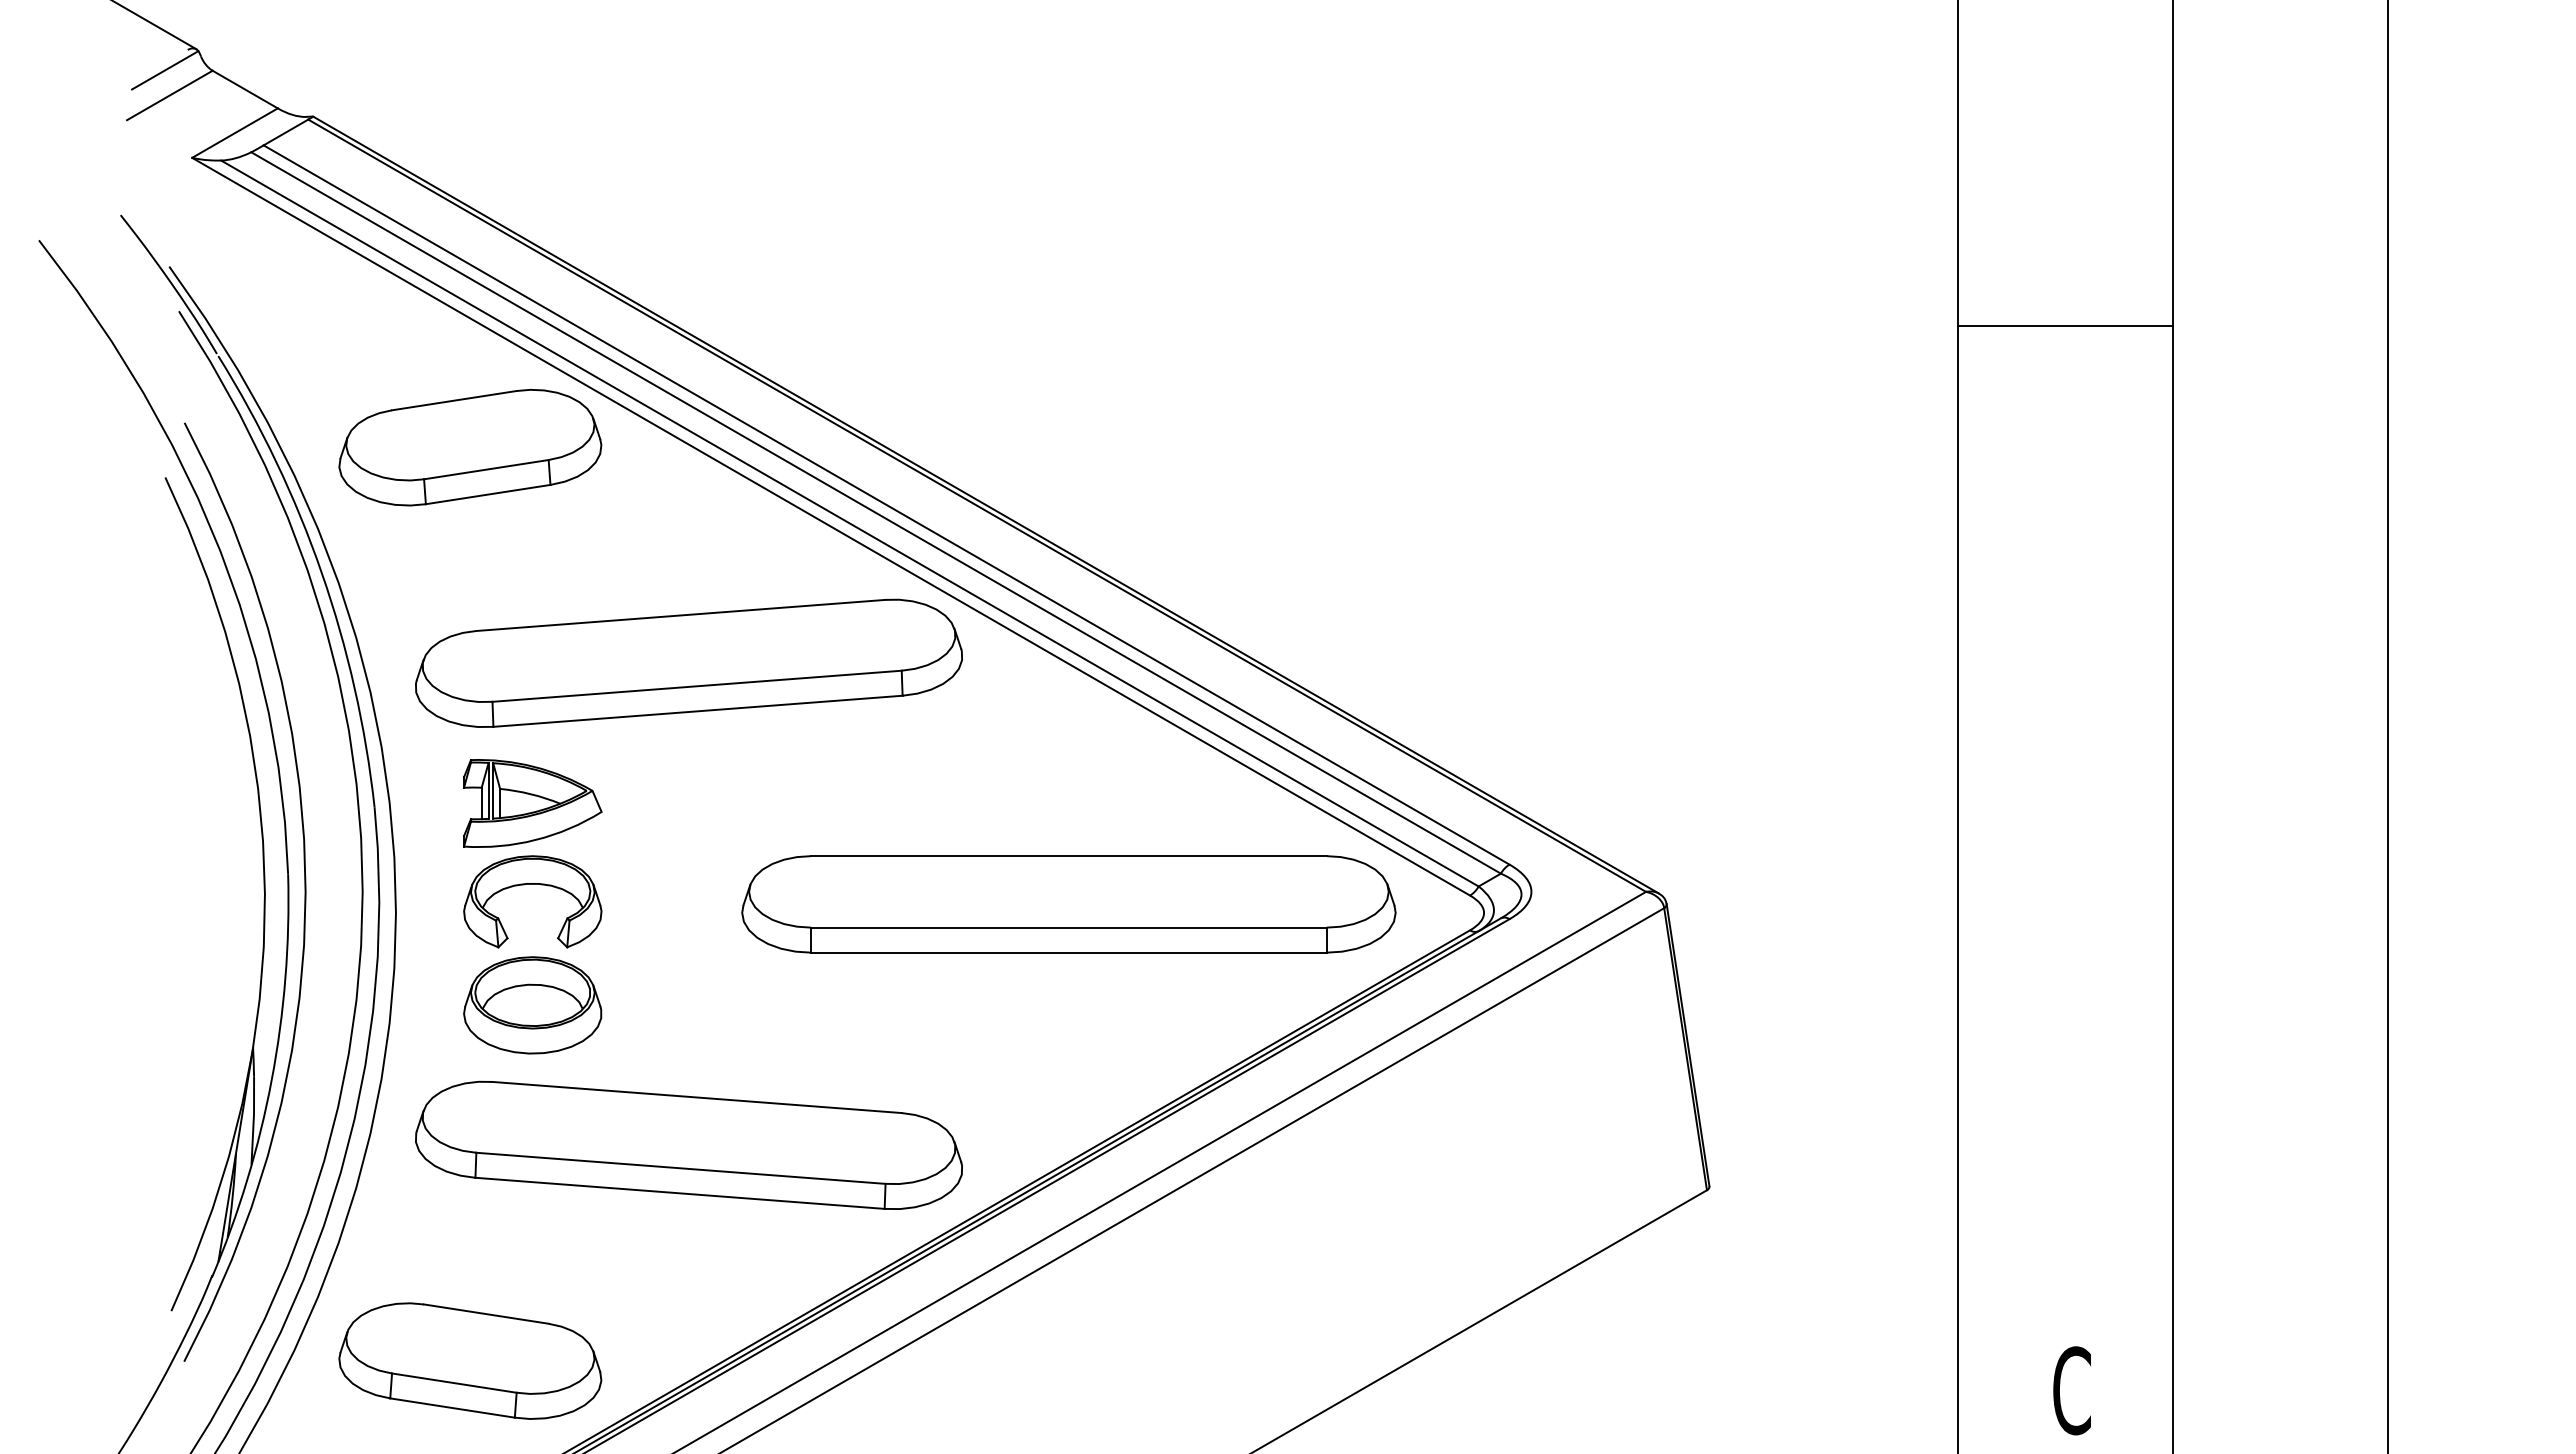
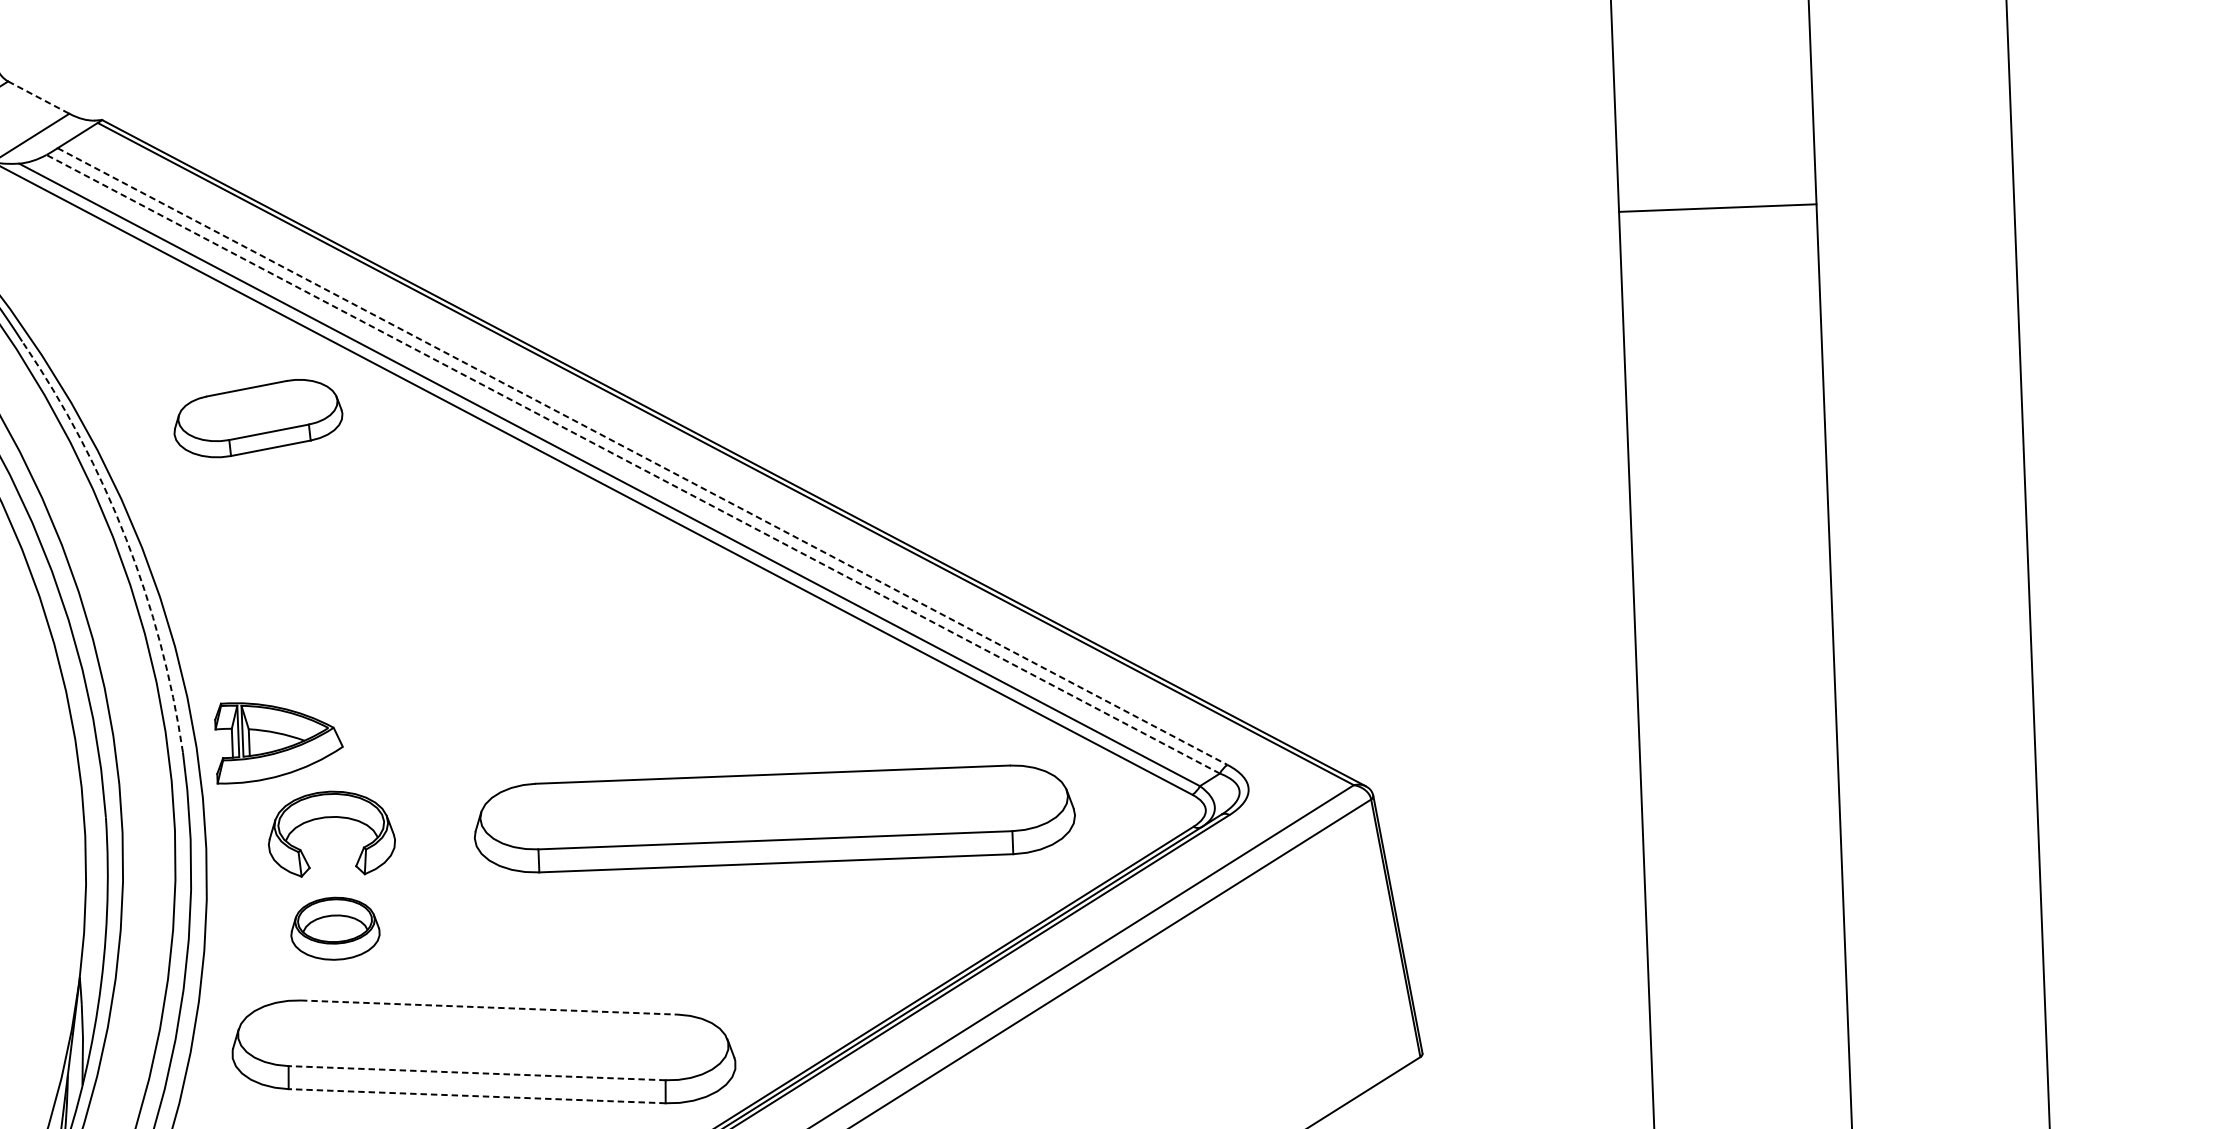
line: (245, 89) -> (39, 97), solid -> dashed
line: (2065, 325) -> (1717, 207), moved
part: (470, 447) -> (258, 418), size x0.7
line: (887, 505) -> (643, 457), solid -> dashed
line: (875, 512) -> (632, 463), solid -> dashed
arc: (321, 572) -> (125, 538), solid -> dashed
part: (688, 662) -> (466, 608), removed
part: (532, 803) -> (279, 741), moved
part: (1068, 904) -> (774, 819), moved
part: (532, 1005) -> (334, 928), size x0.7
line: (697, 1097) -> (489, 1007), solid -> dashed
line: (680, 1168) -> (476, 1073), solid -> dashed
line: (679, 1193) -> (476, 1096), solid -> dashed

